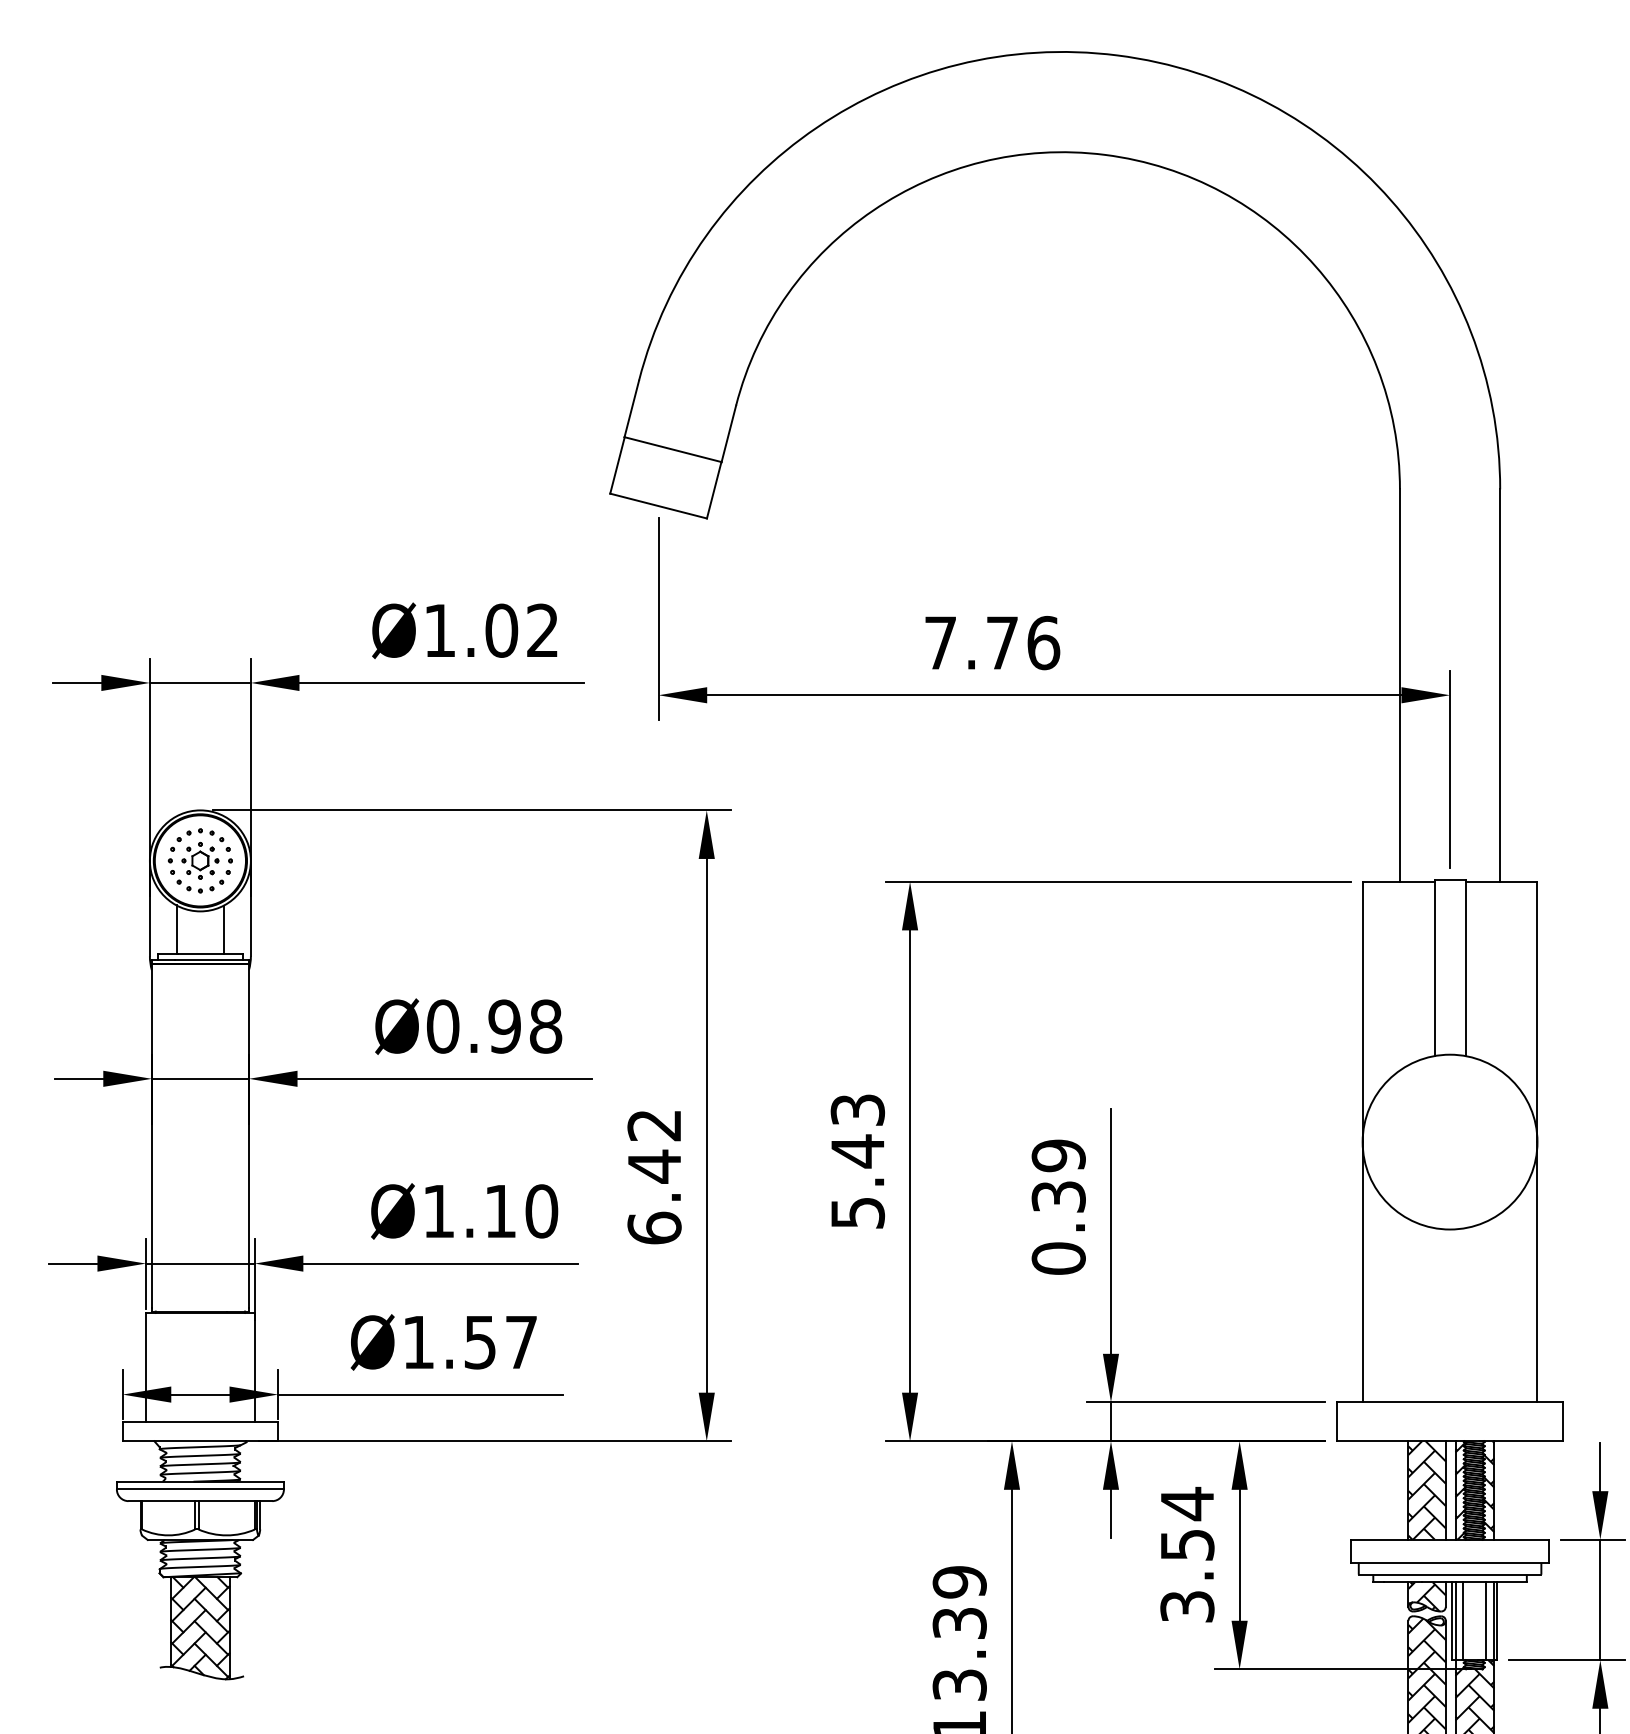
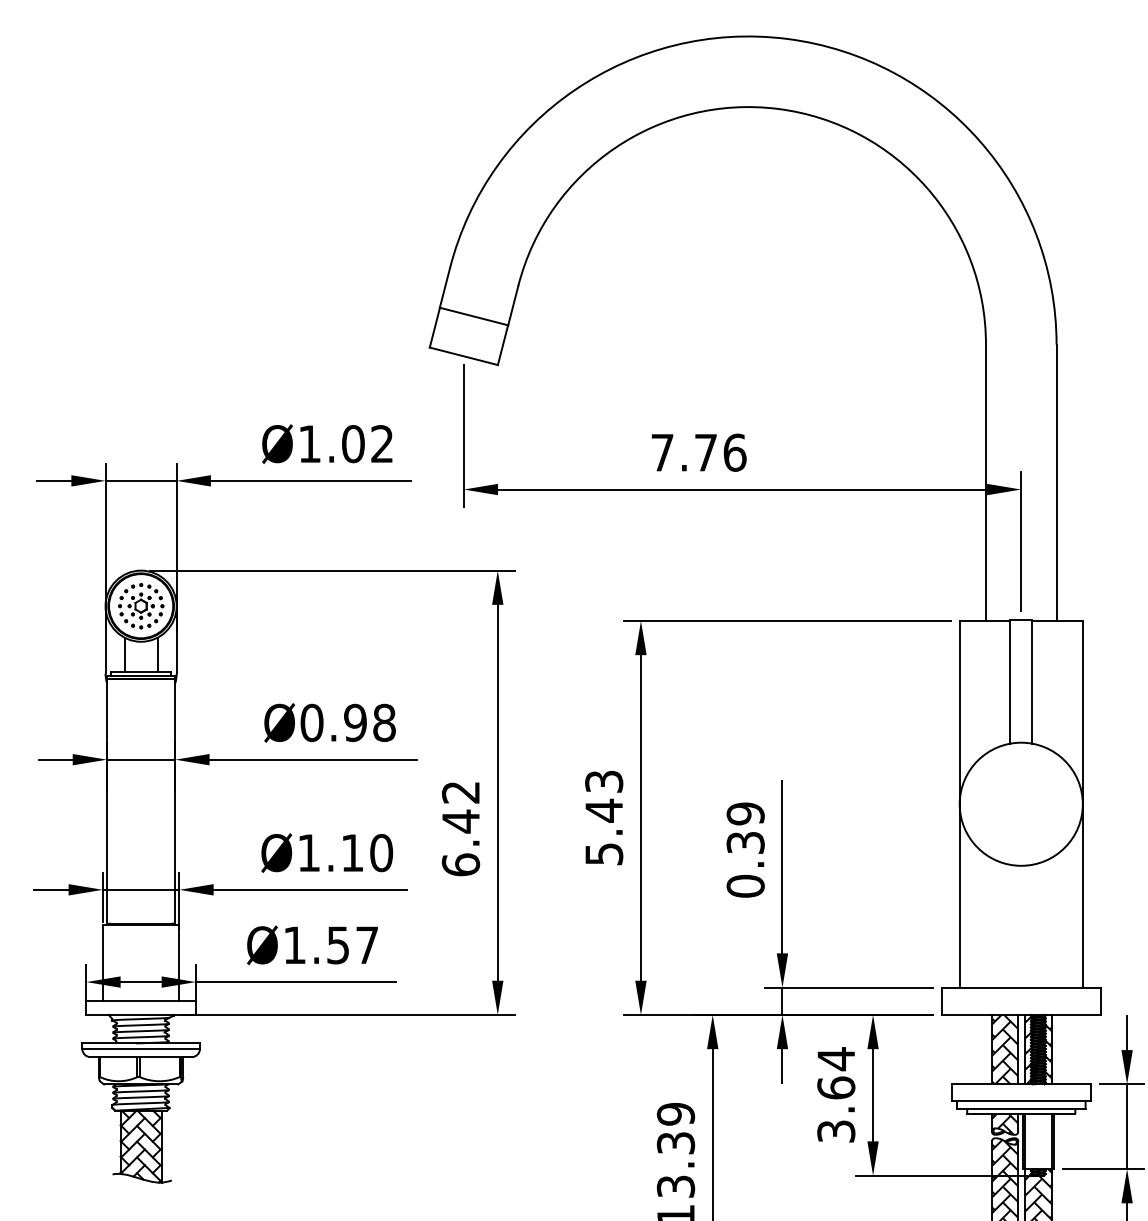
text: (1187, 1544) -> (836, 1087), 3.54 -> 3.64
line: (1463, 1621) -> (1030, 1141), removed
line: (1485, 1621) -> (1046, 1141), removed

